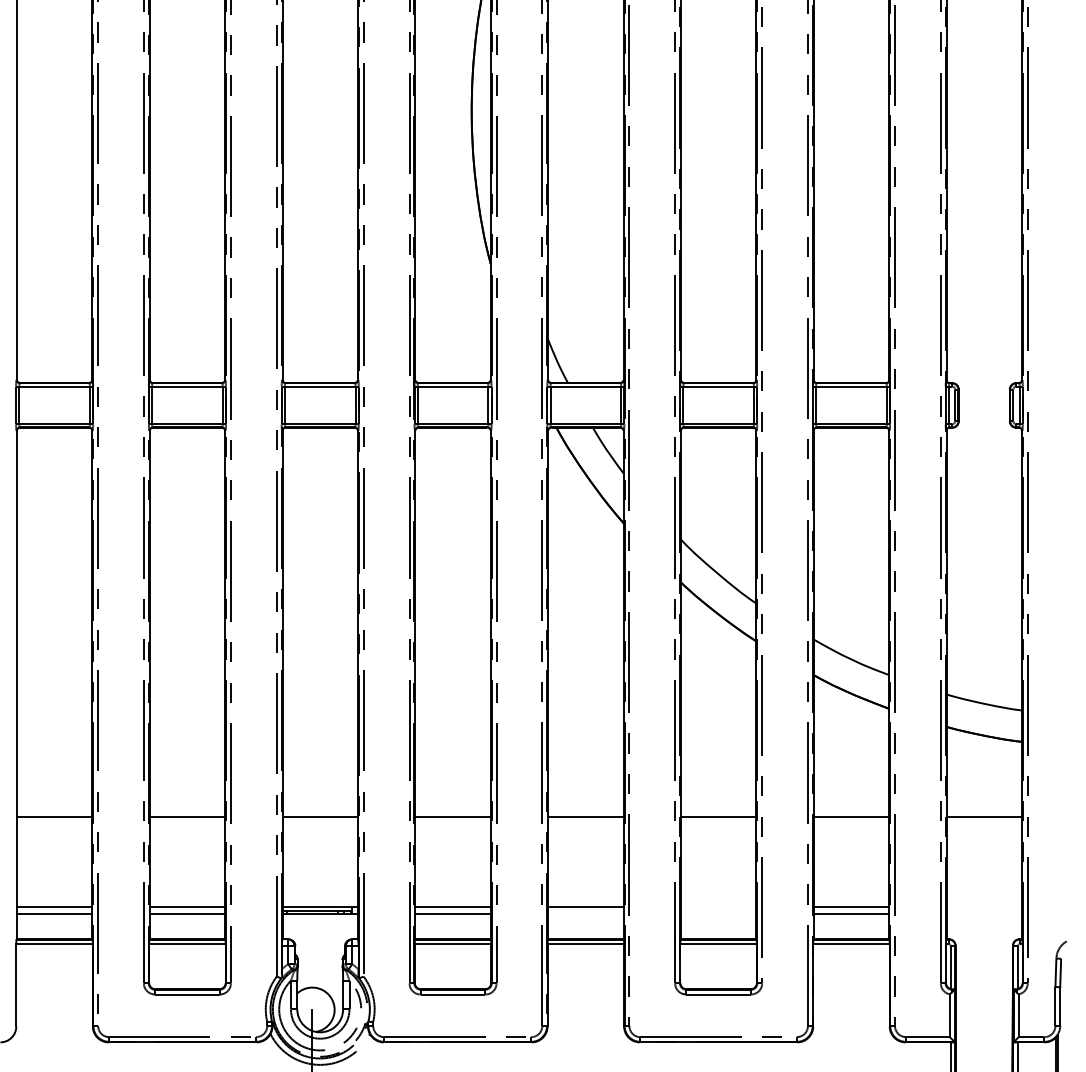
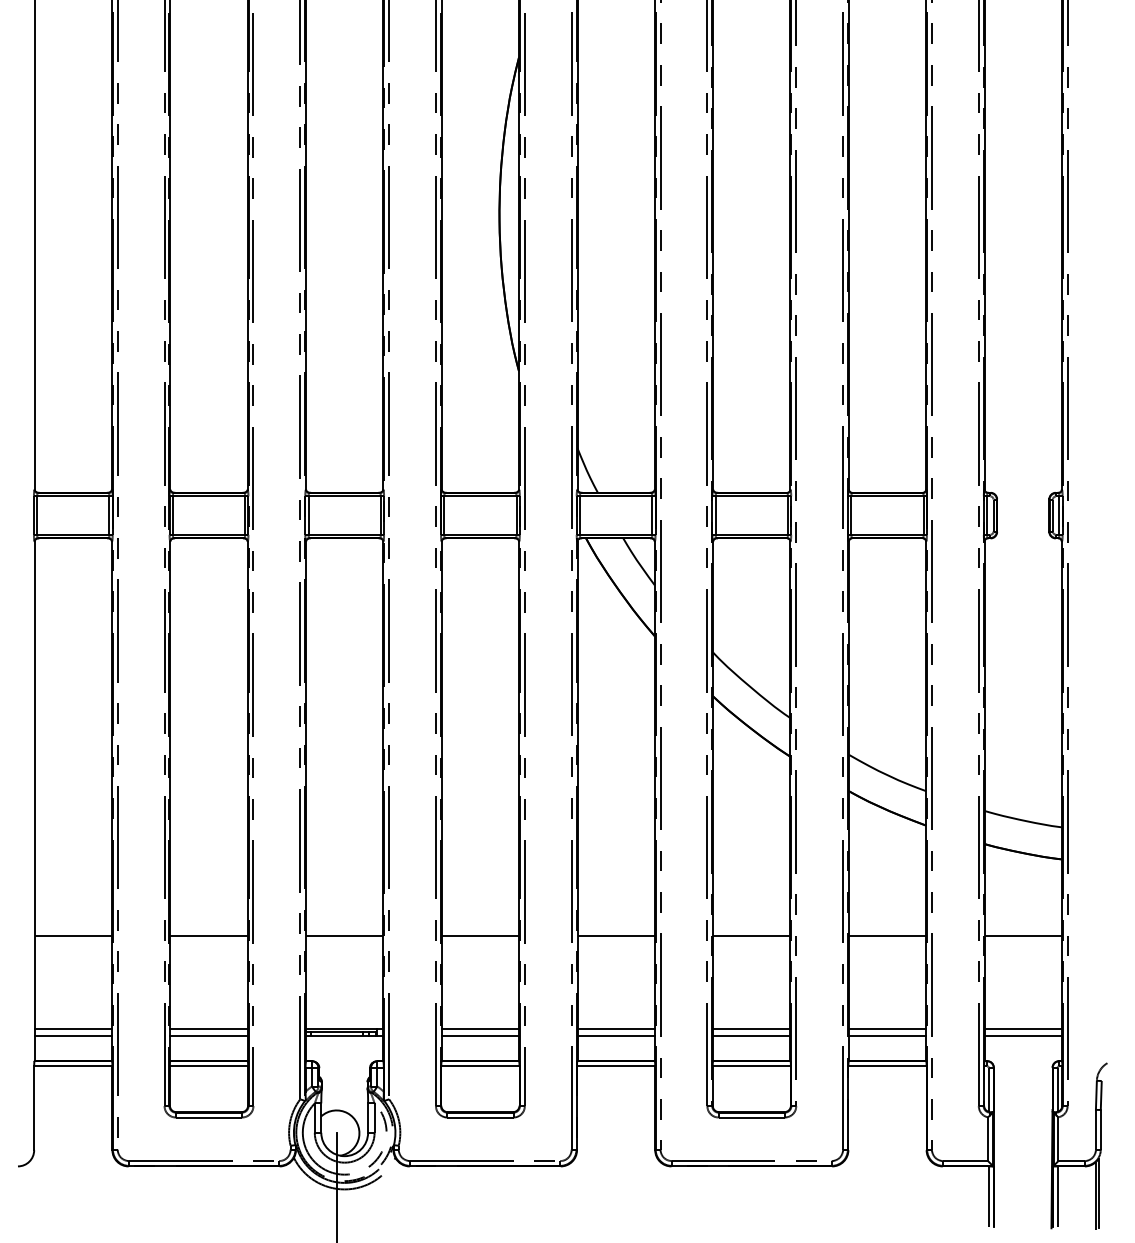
line: (718, 907) -> (751, 1028), added
line: (983, 907) -> (1022, 1028), added
line: (585, 914) -> (615, 1035), added
line: (718, 914) -> (751, 1035), added
line: (983, 914) -> (1022, 1035), added

